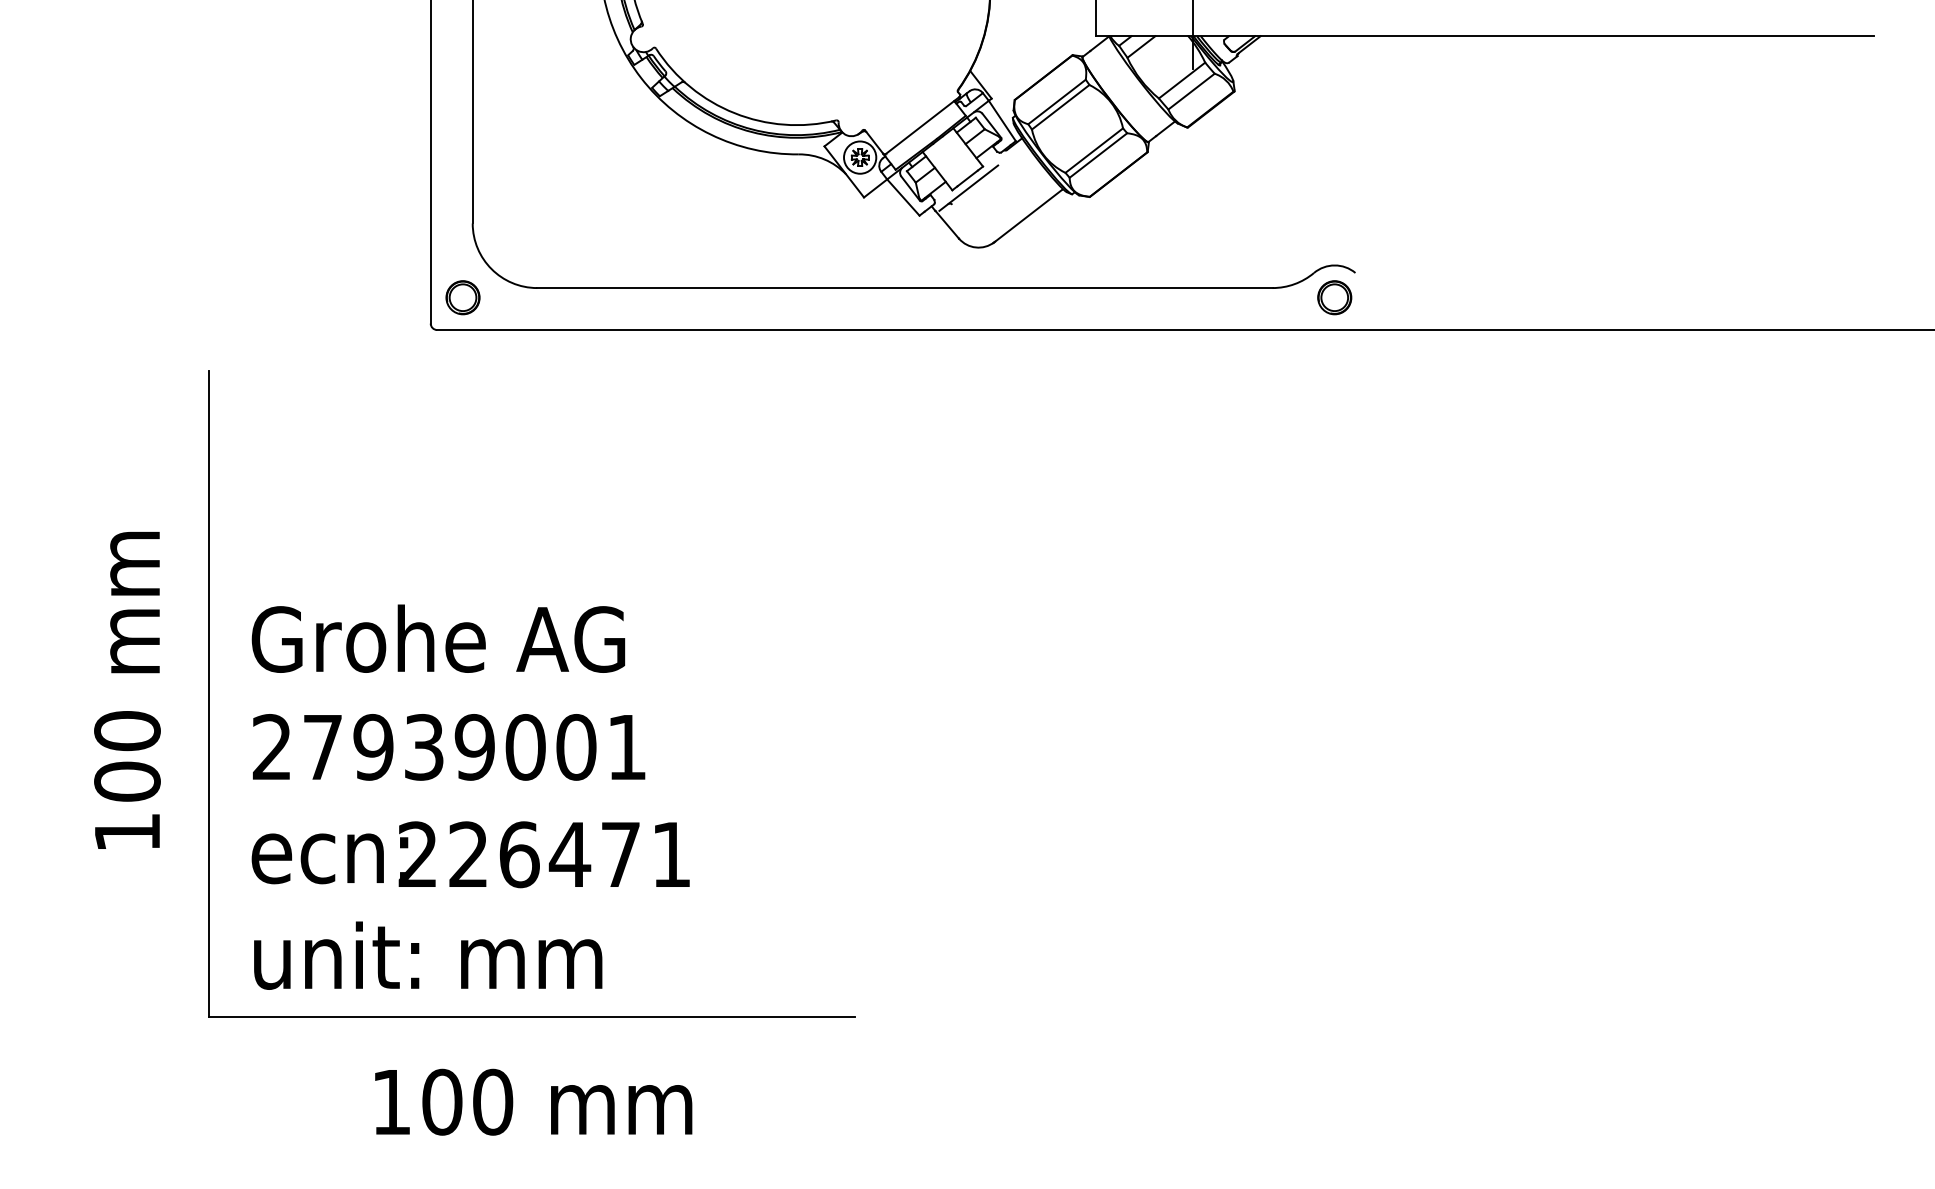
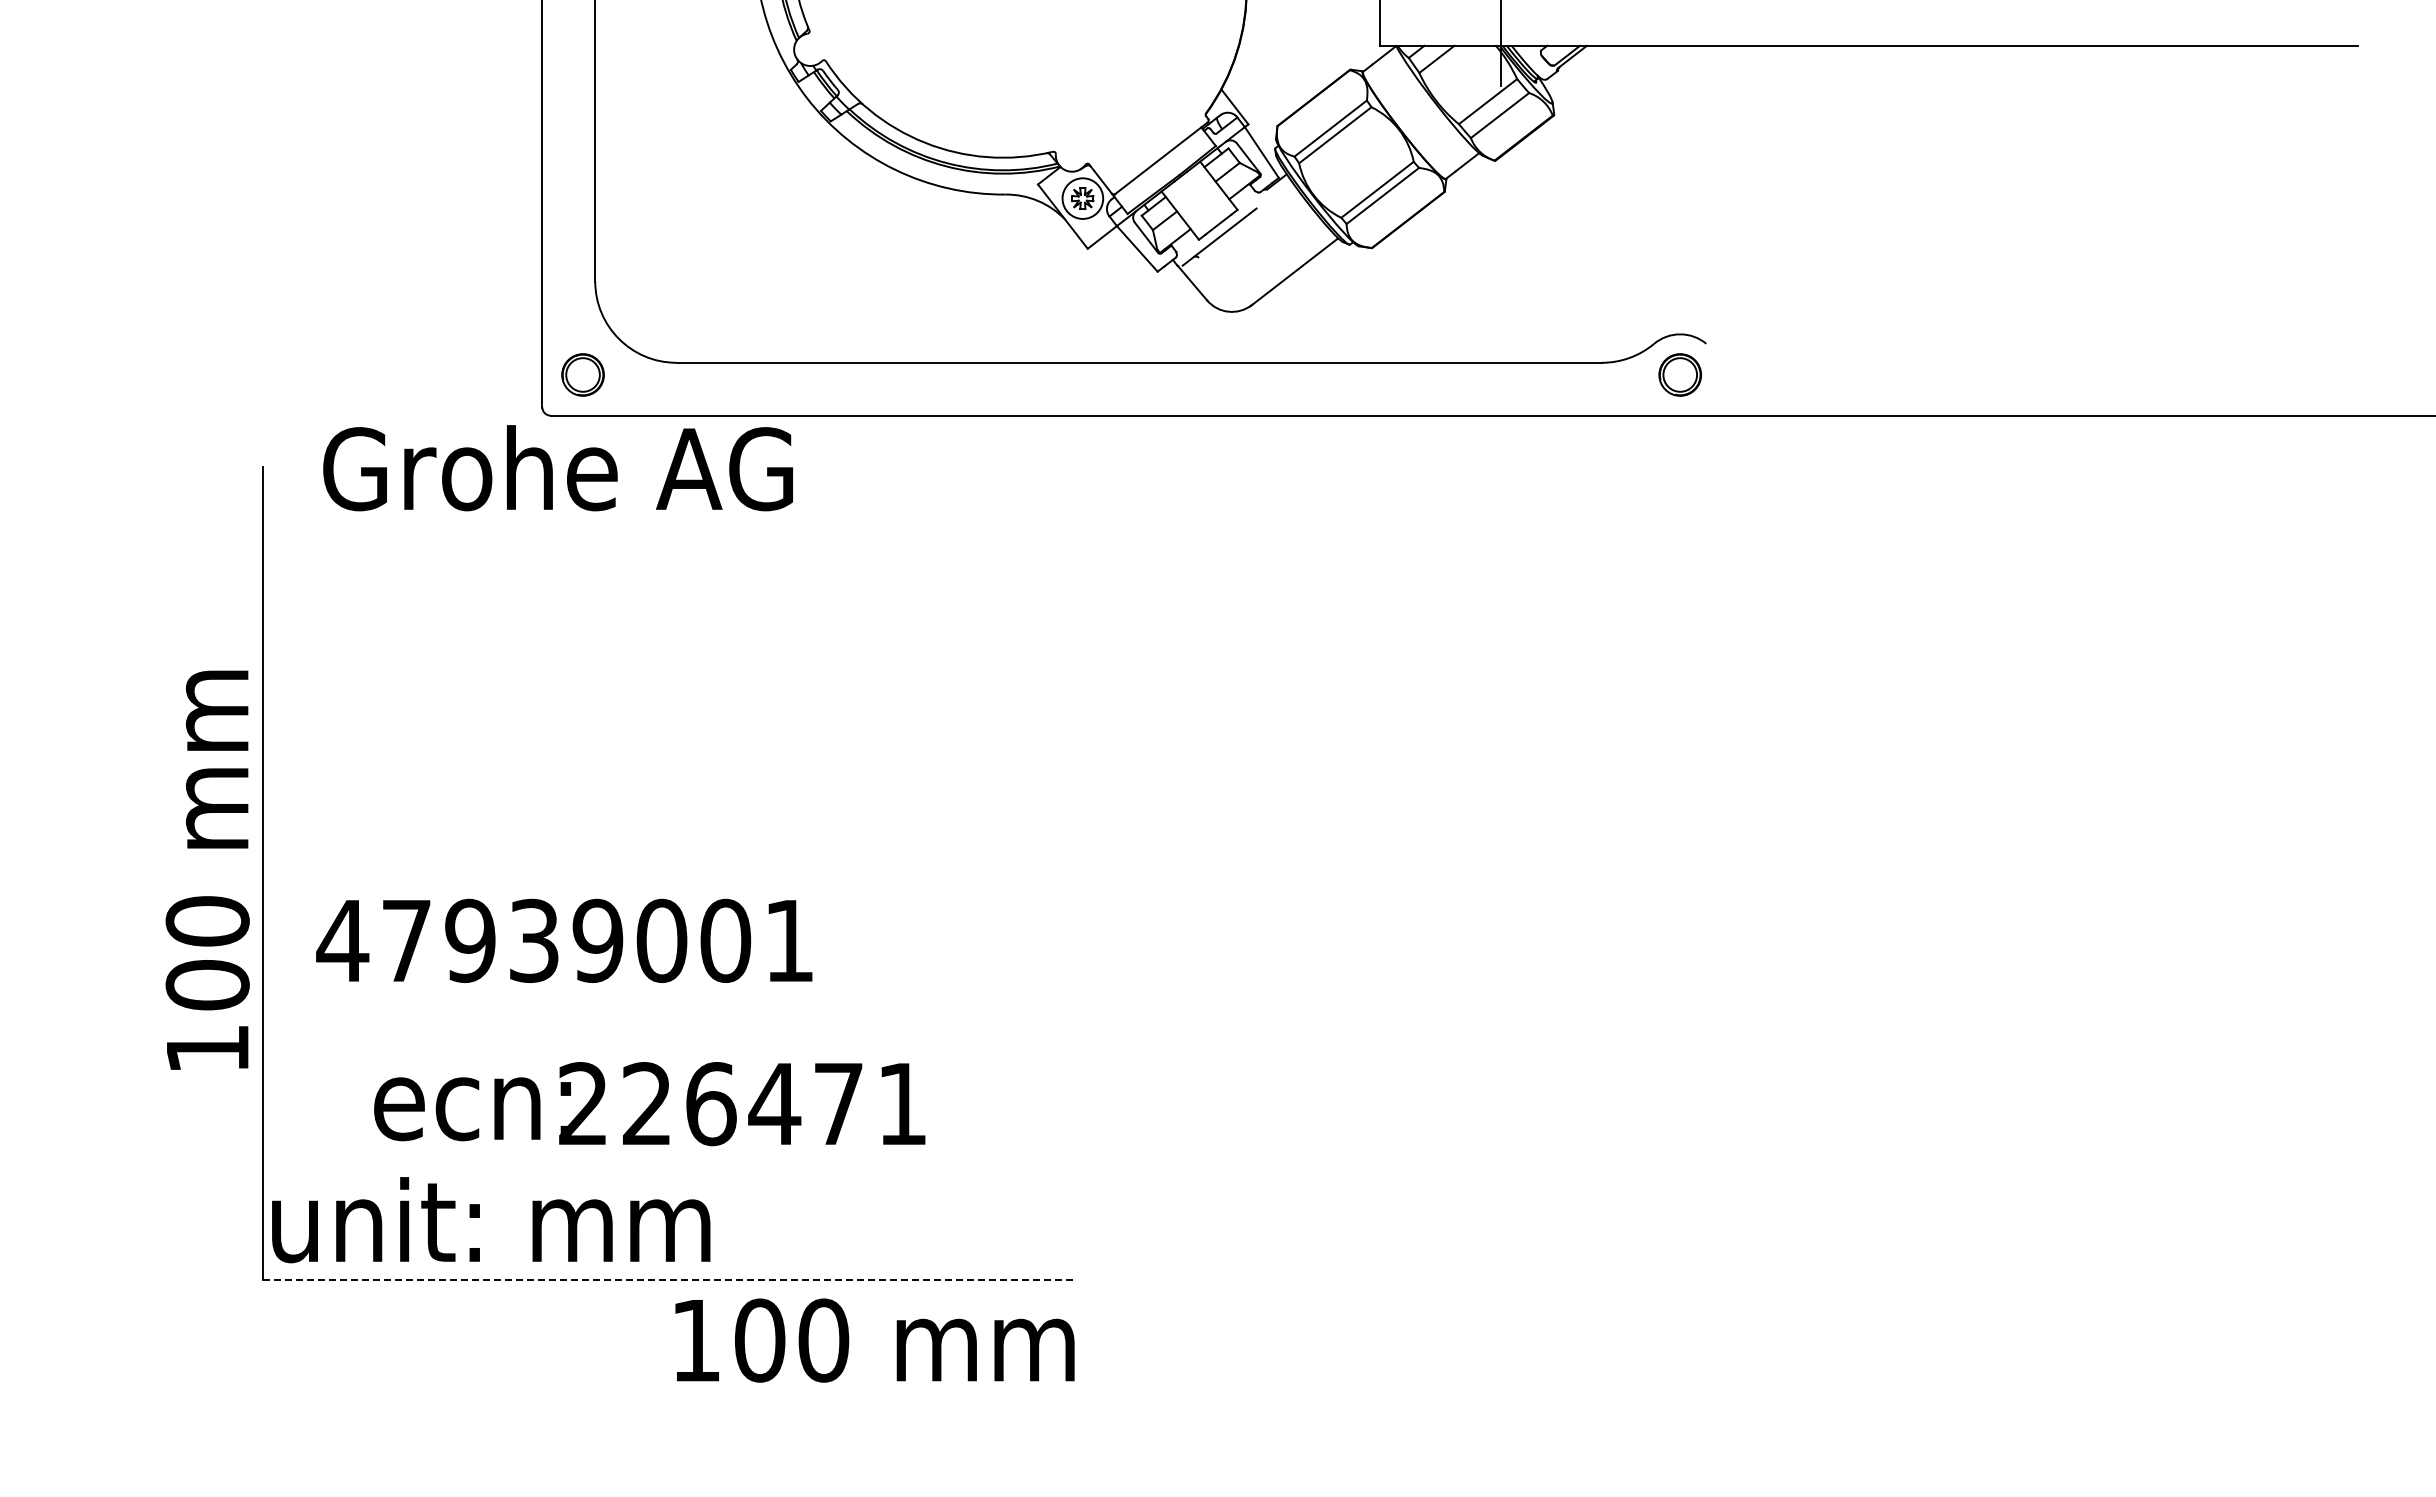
text: (437, 638) -> (557, 468), moved
text: (127, 689) -> (207, 869), moved
text: (271, 746) -> (342, 939), 27939001 -> 47939001
text: (470, 855) -> (649, 1104), moved
text: (428, 955) -> (491, 1220), moved
line: (532, 1016) -> (670, 1279), solid -> dashed
text: (533, 1102) -> (874, 1340), moved

